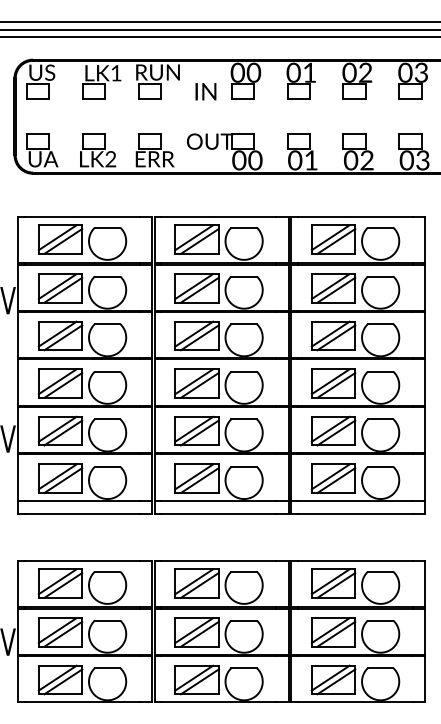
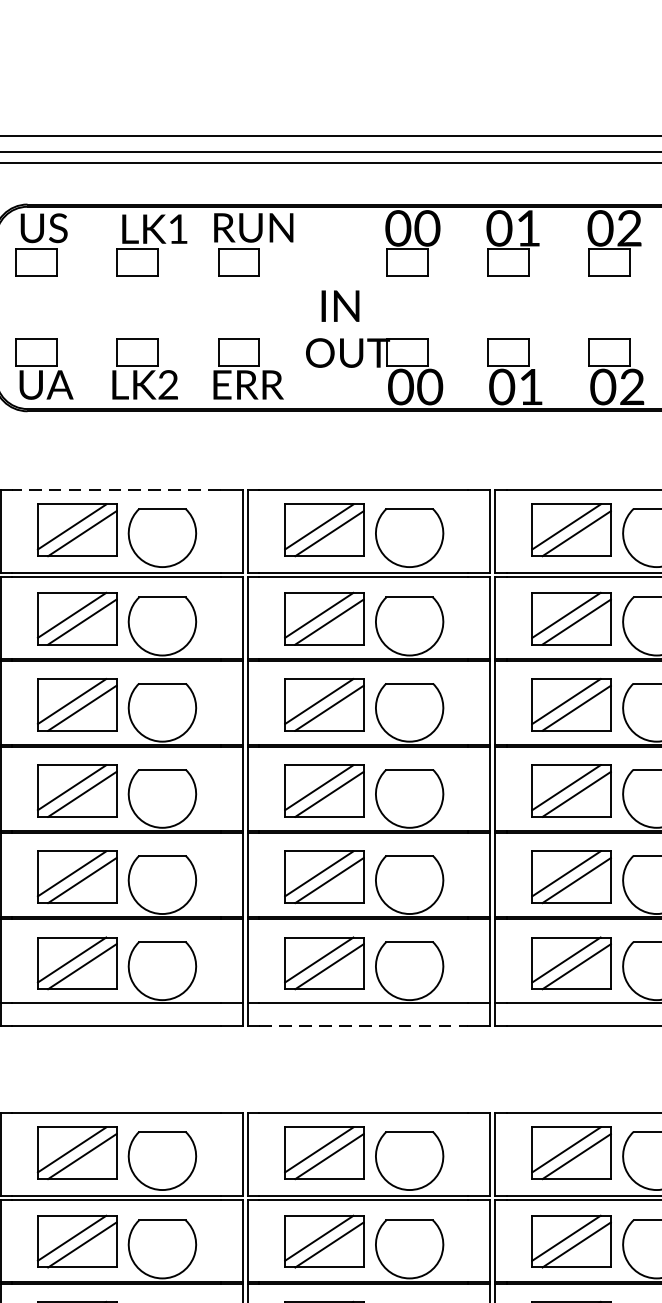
text: (205, 91) -> (339, 305), moved
line: (82, 217) -> (116, 490), solid -> dashed
line: (218, 513) -> (363, 1026), solid -> dashed

